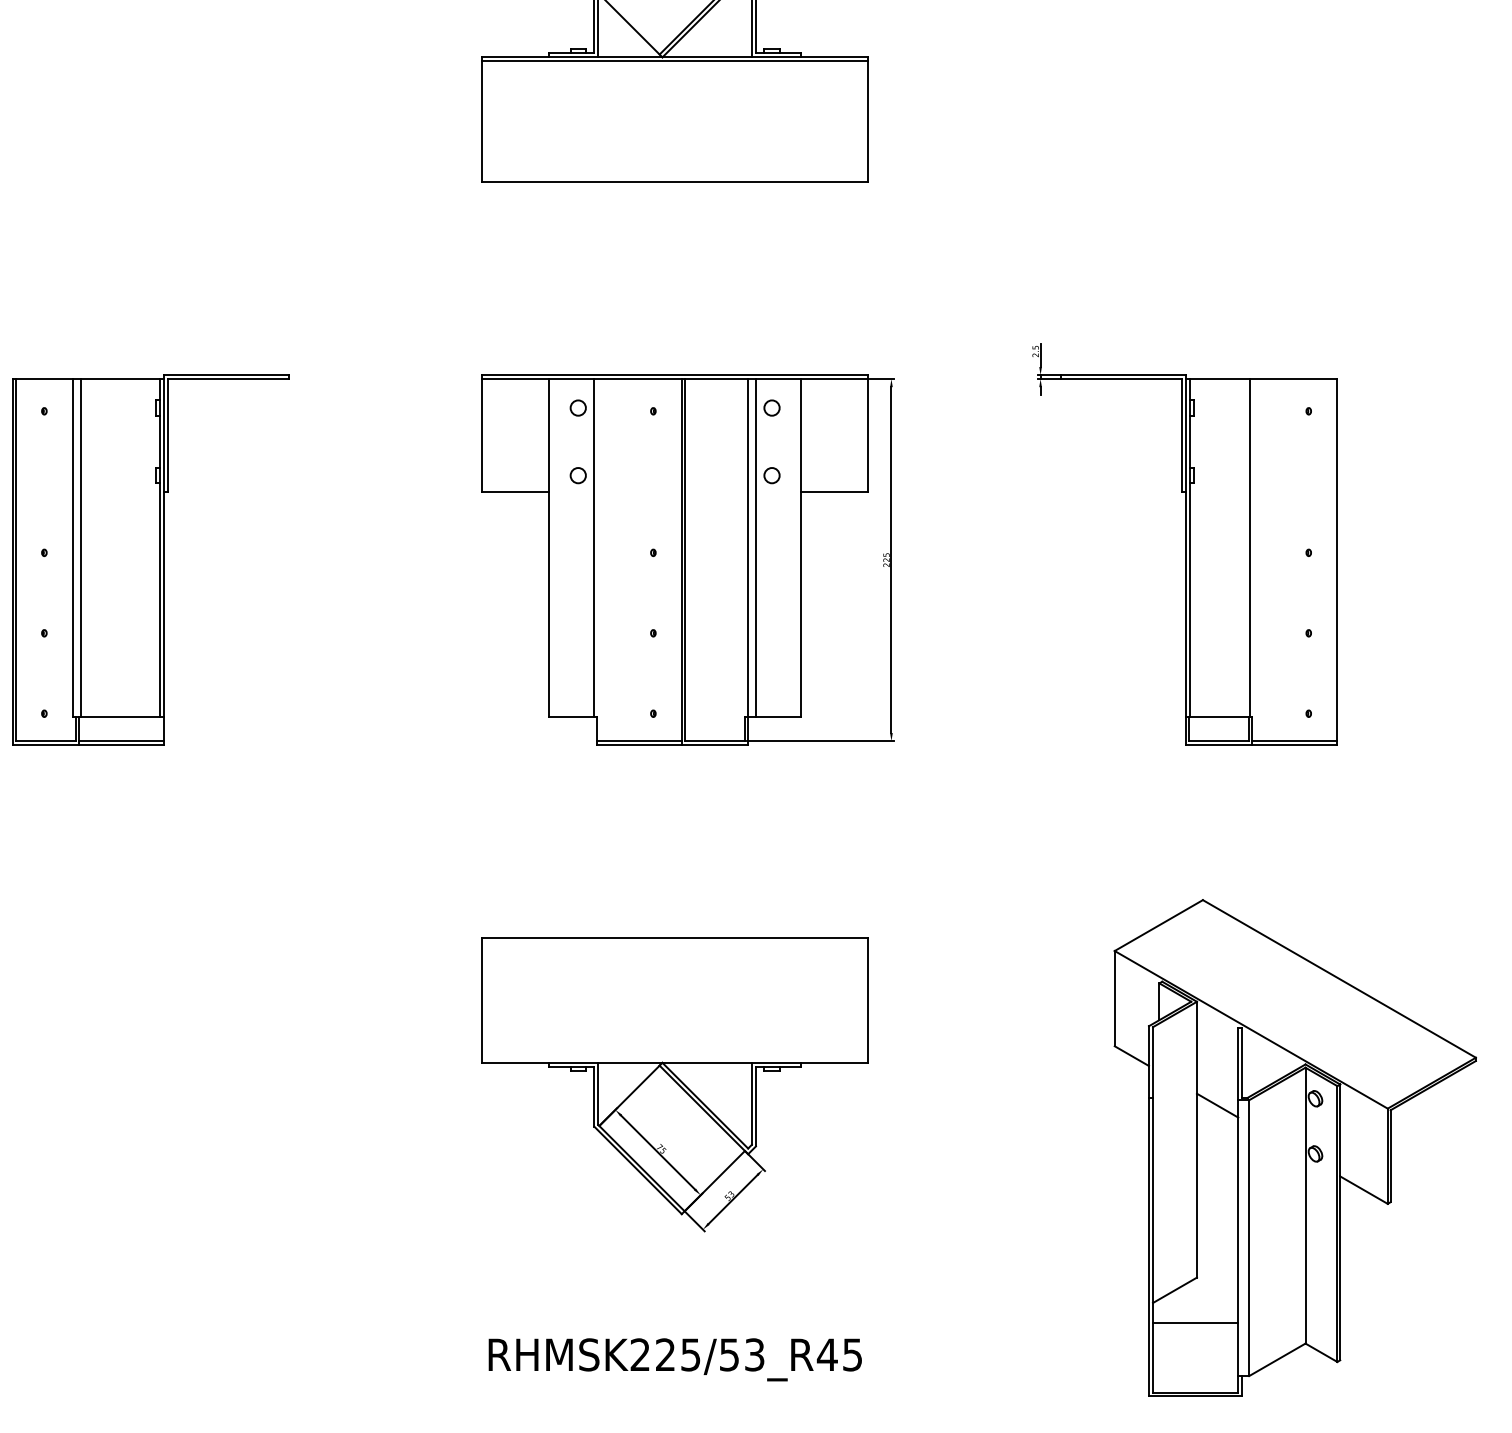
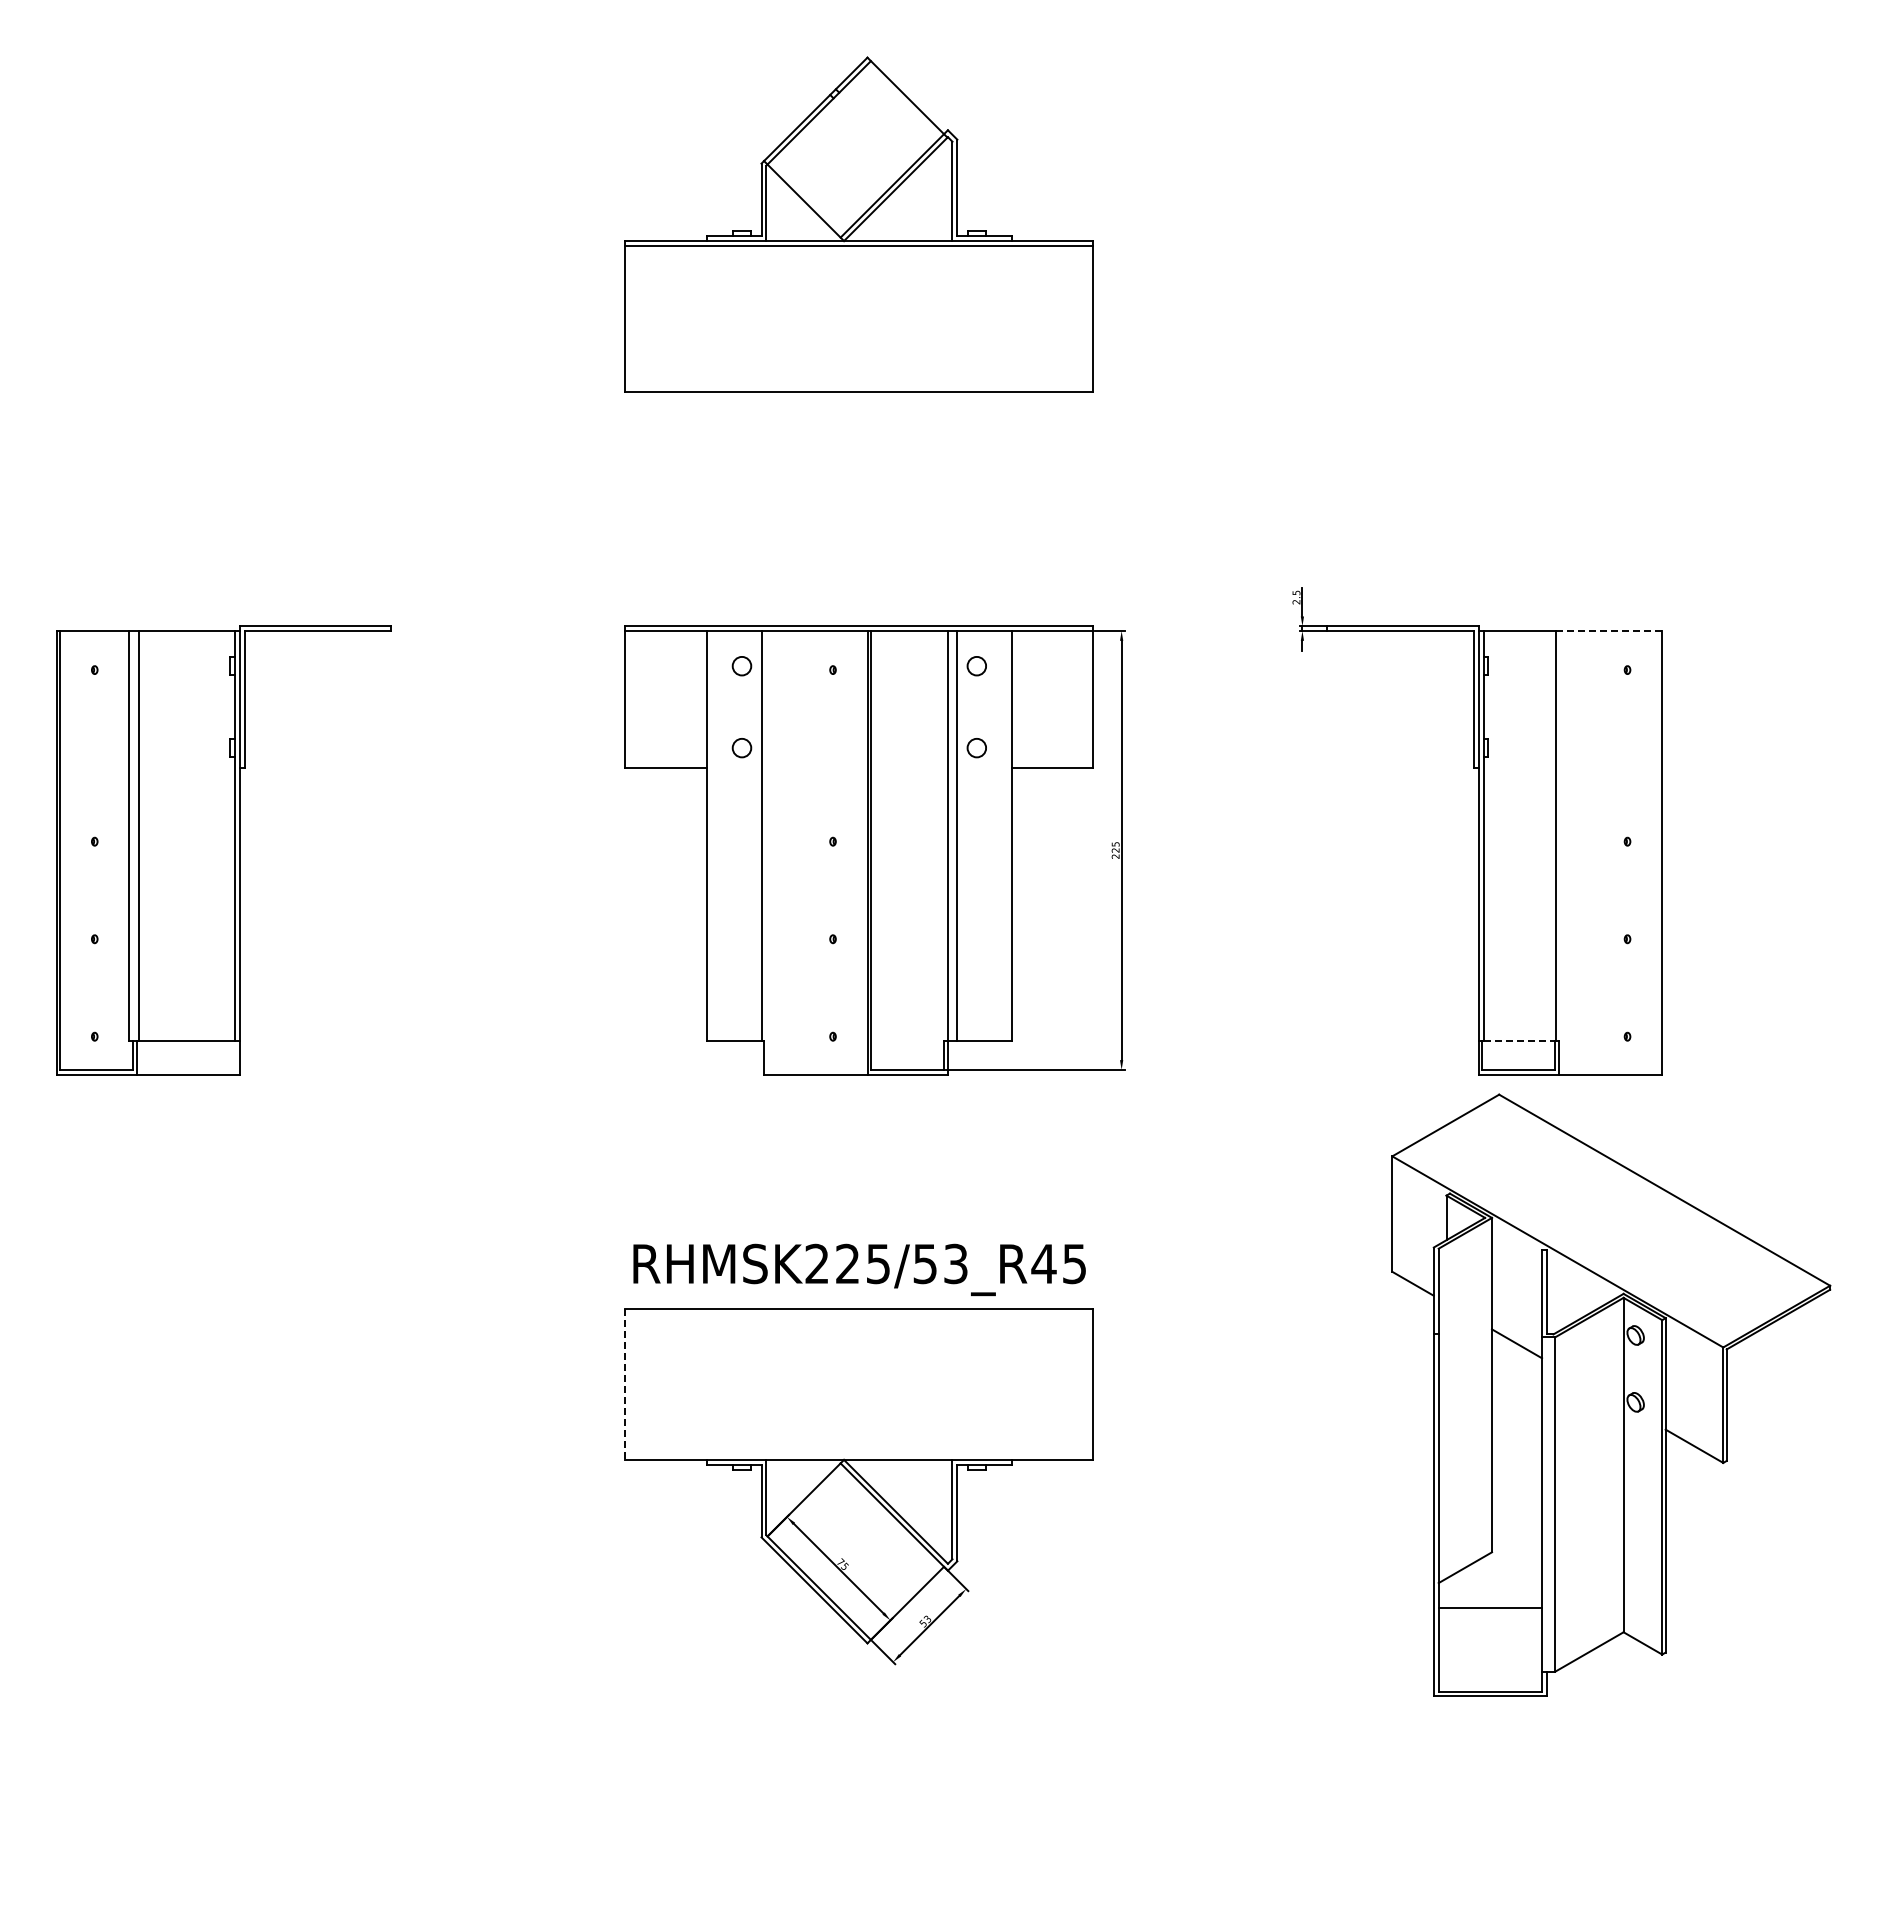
line: (1293, 379) -> (1609, 631), solid -> dashed
line: (1220, 716) -> (1520, 1040), solid -> dashed
line: (121, 740) -> (188, 1069), removed
line: (638, 740) -> (815, 1069), removed
line: (1294, 740) -> (1610, 1069), removed
line: (482, 1000) -> (625, 1384), solid -> dashed
part: (1295, 1147) -> (1611, 1394), moved
text: (675, 1359) -> (859, 1269), moved

